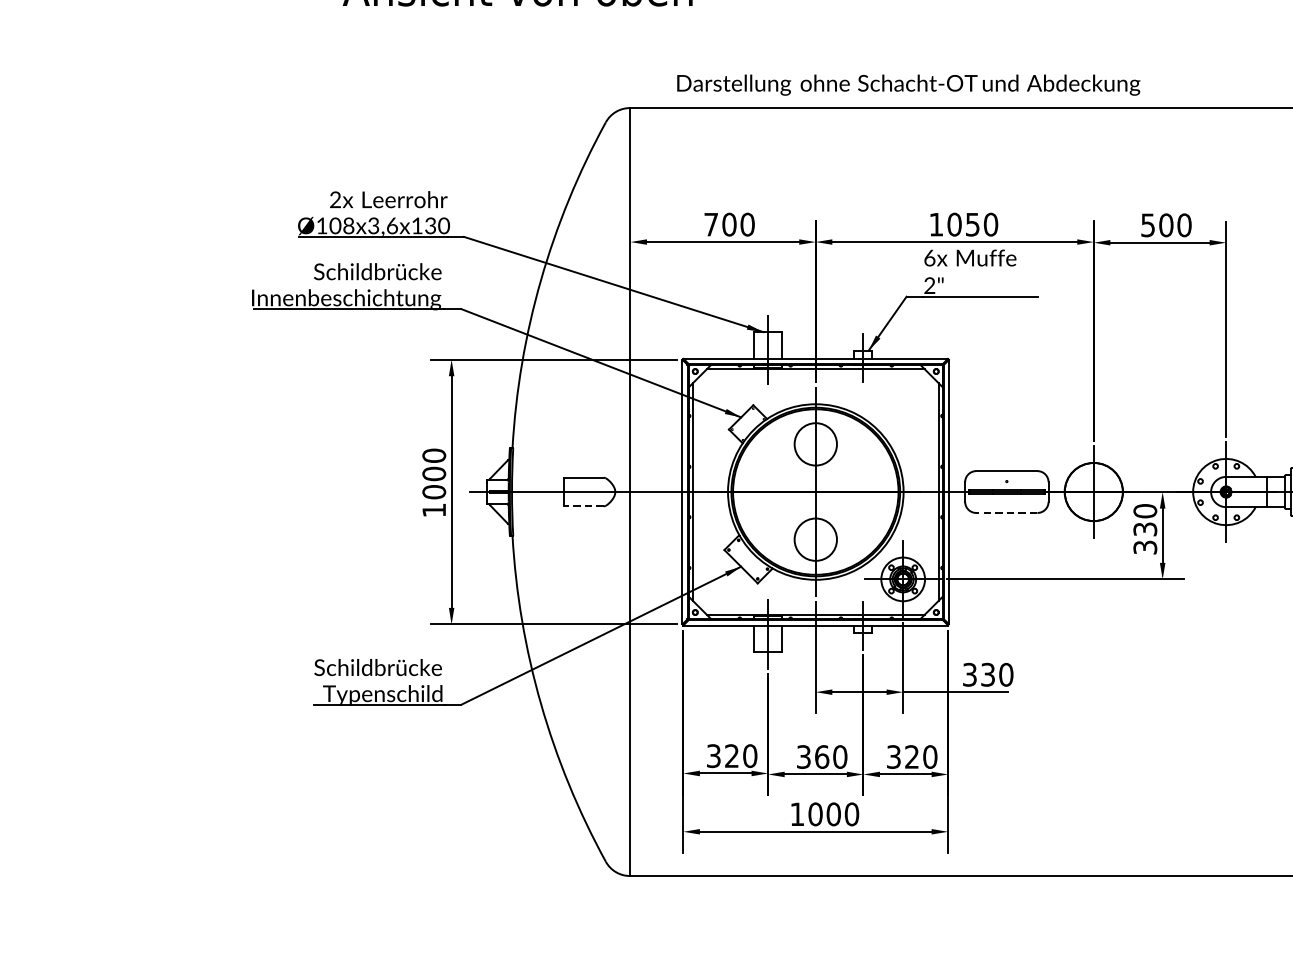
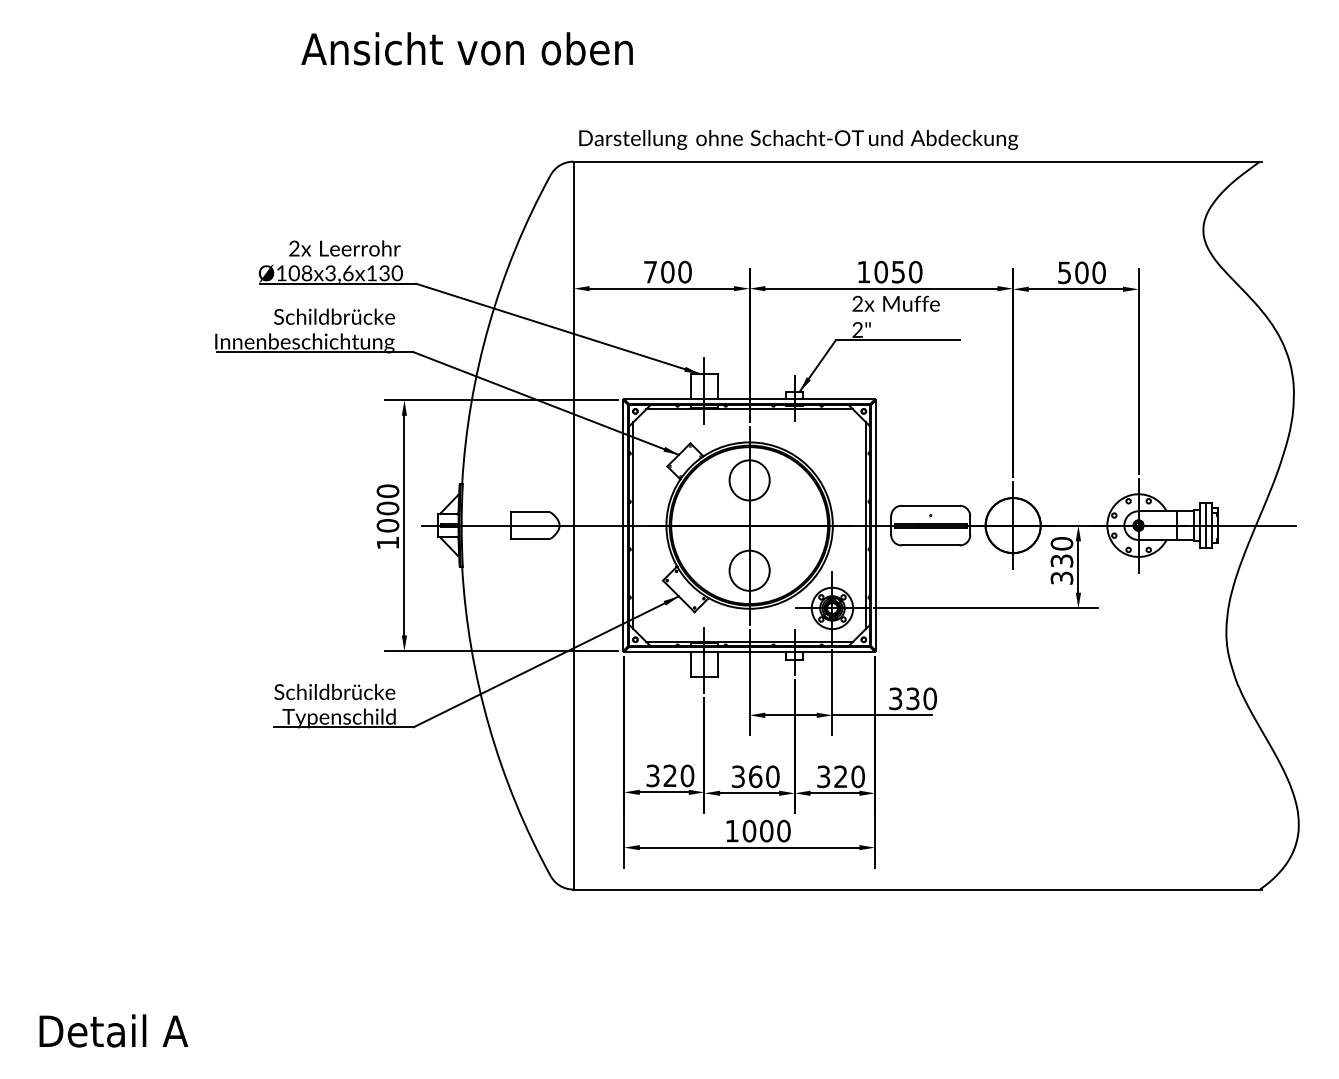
text: (908, 84) -> (798, 139), moved
text: (929, 257) -> (857, 303), 6x -> 2x
line: (583, 506) -> (529, 539), dashed -> solid
line: (1006, 513) -> (930, 545), dashed -> solid

